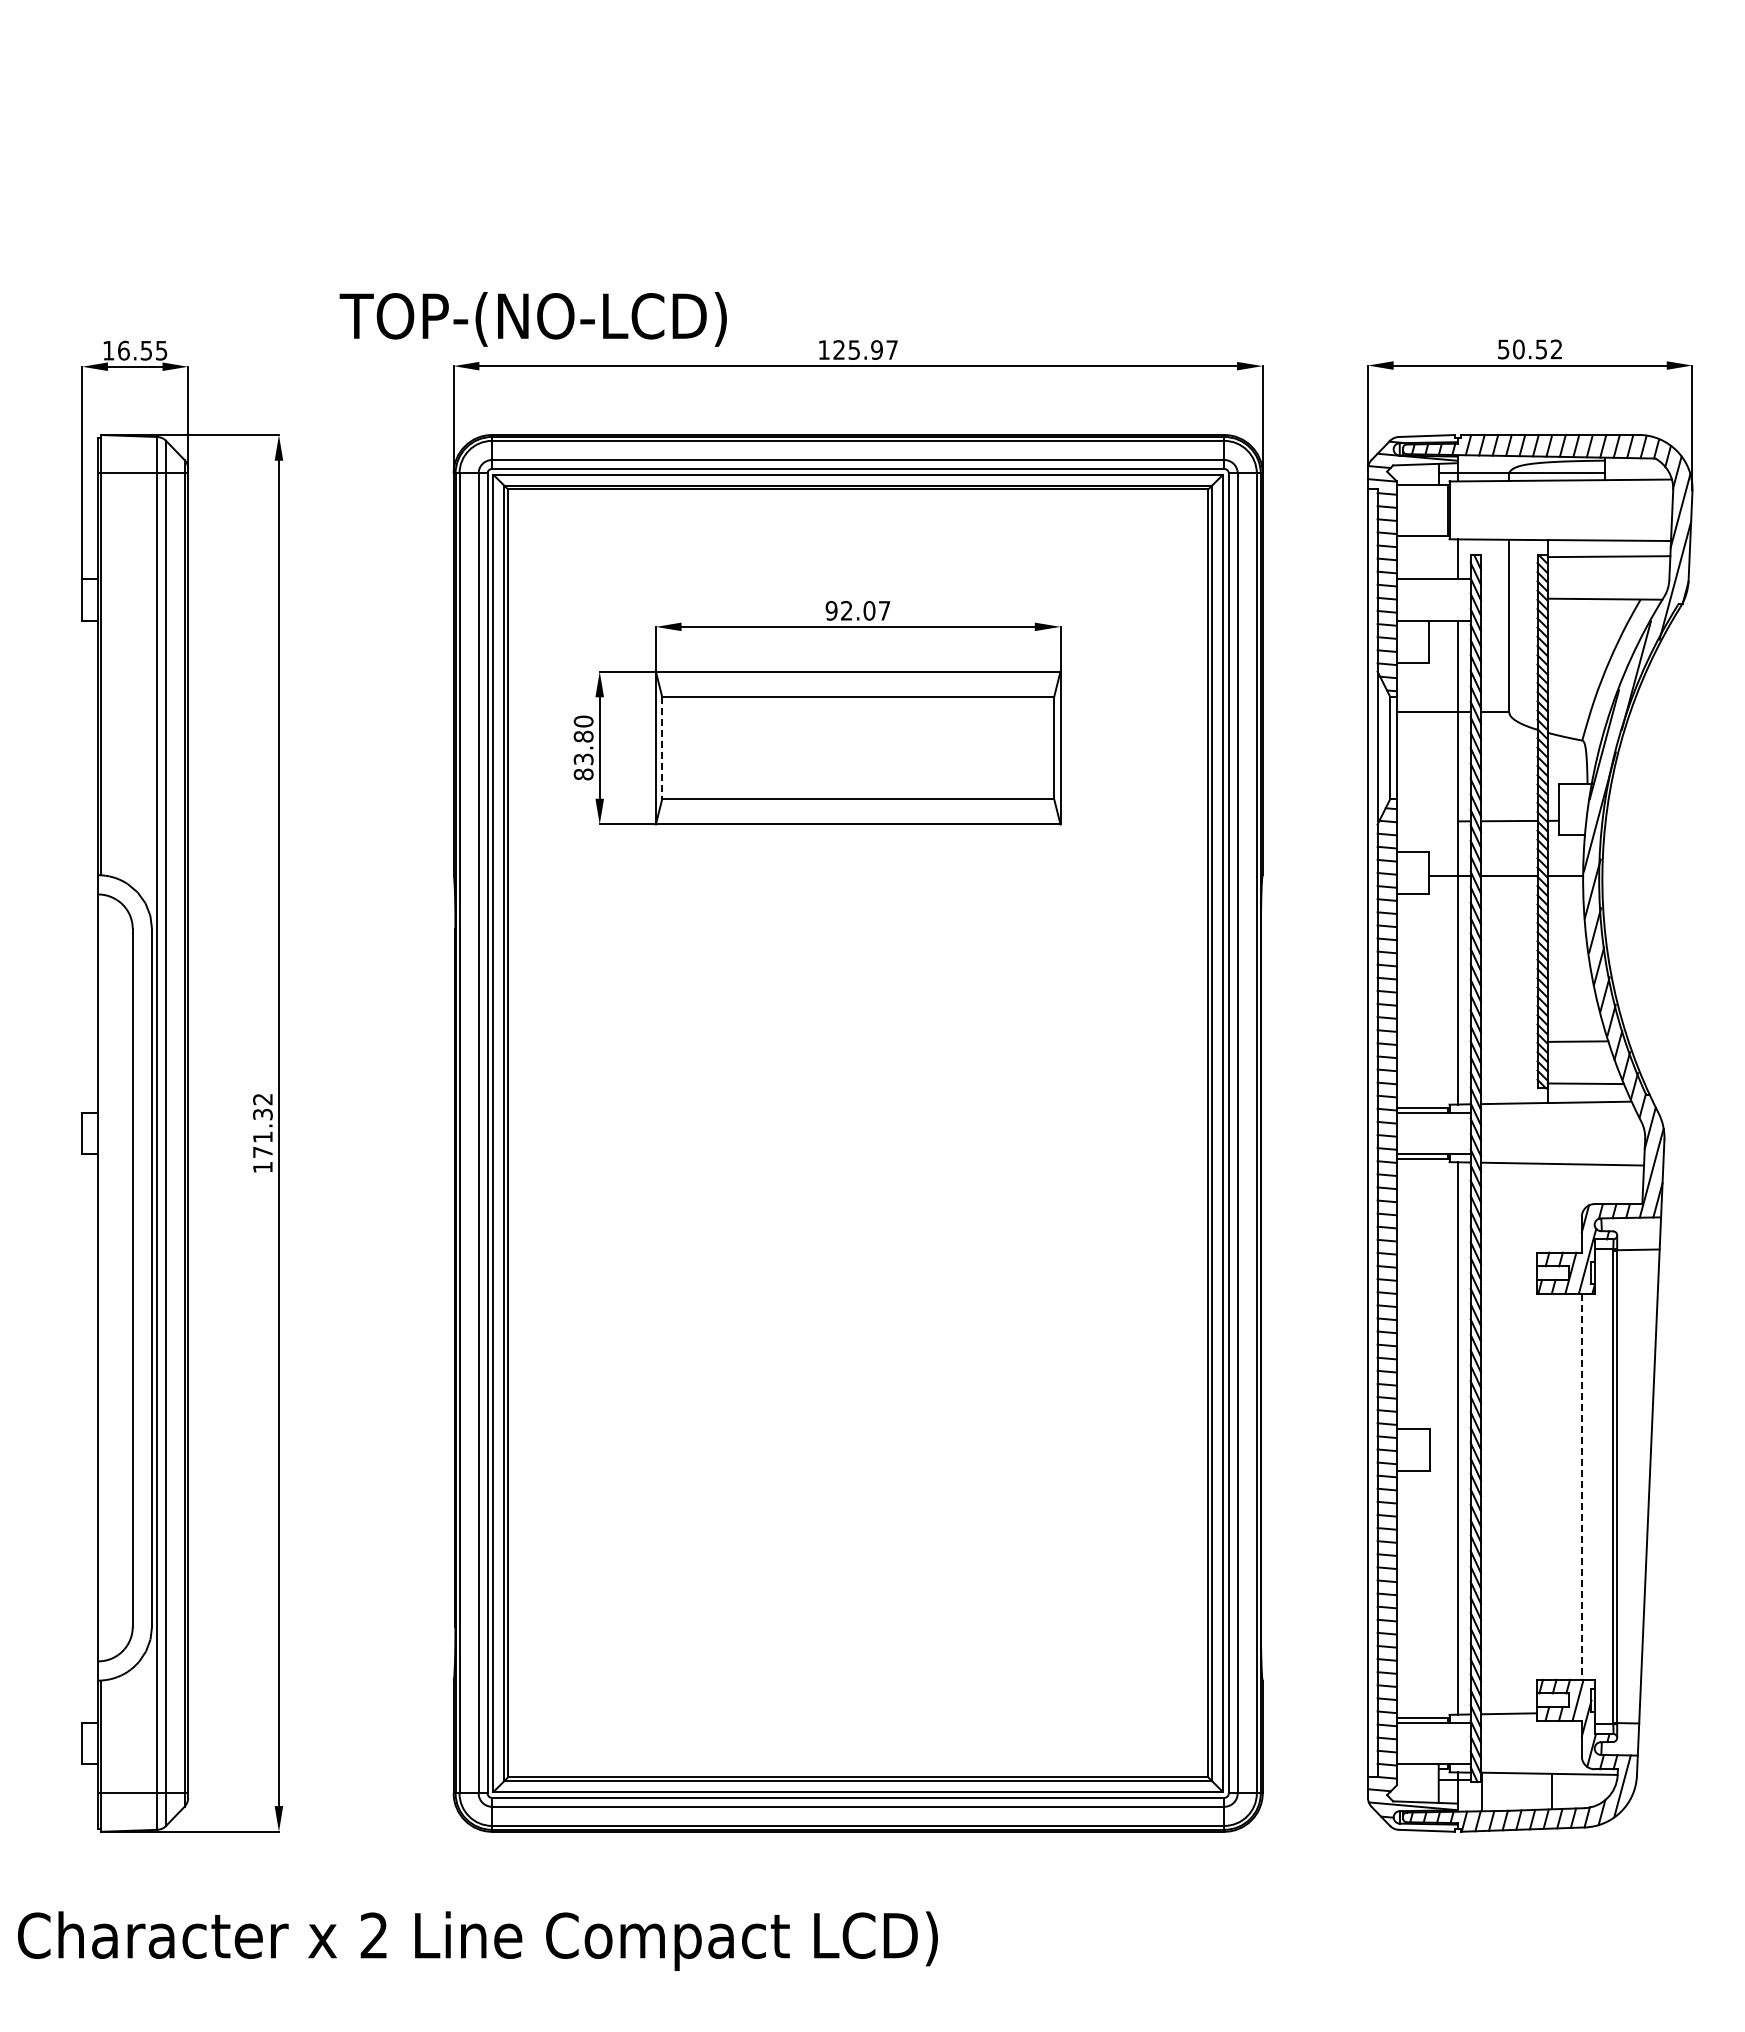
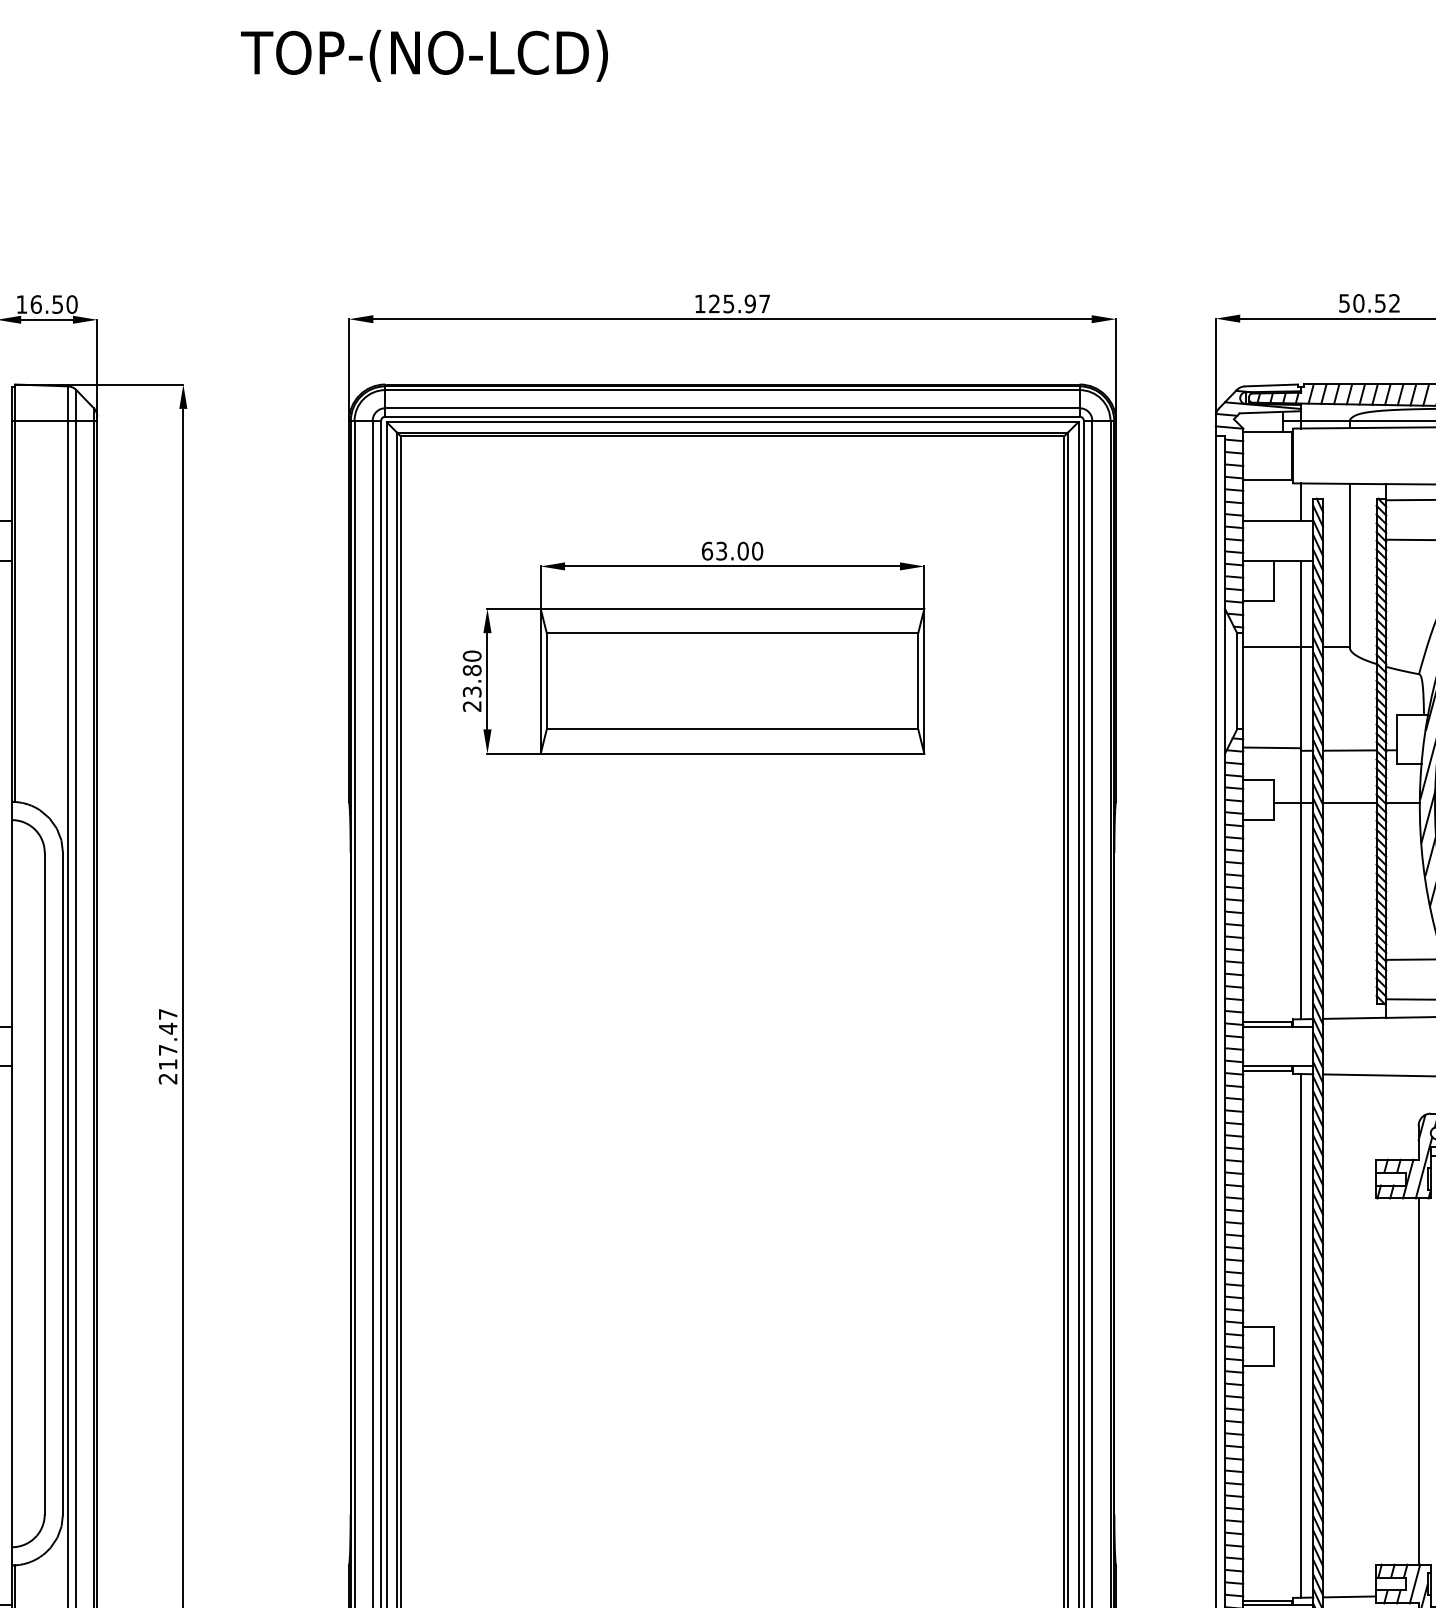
text: (532, 319) -> (423, 55), moved
text: (161, 350) -> (71, 304), 16.55 -> 16.50
text: (857, 610) -> (731, 550), 92.07 -> 63.00
line: (662, 748) -> (546, 681), dashed -> solid
text: (583, 774) -> (472, 706), 83.80 -> 23.80
line: (1426, 817) -> (1271, 747), added
text: (262, 1133) -> (167, 1046), 171.32 -> 217.47
line: (1581, 1487) -> (1418, 1382), dashed -> solid

